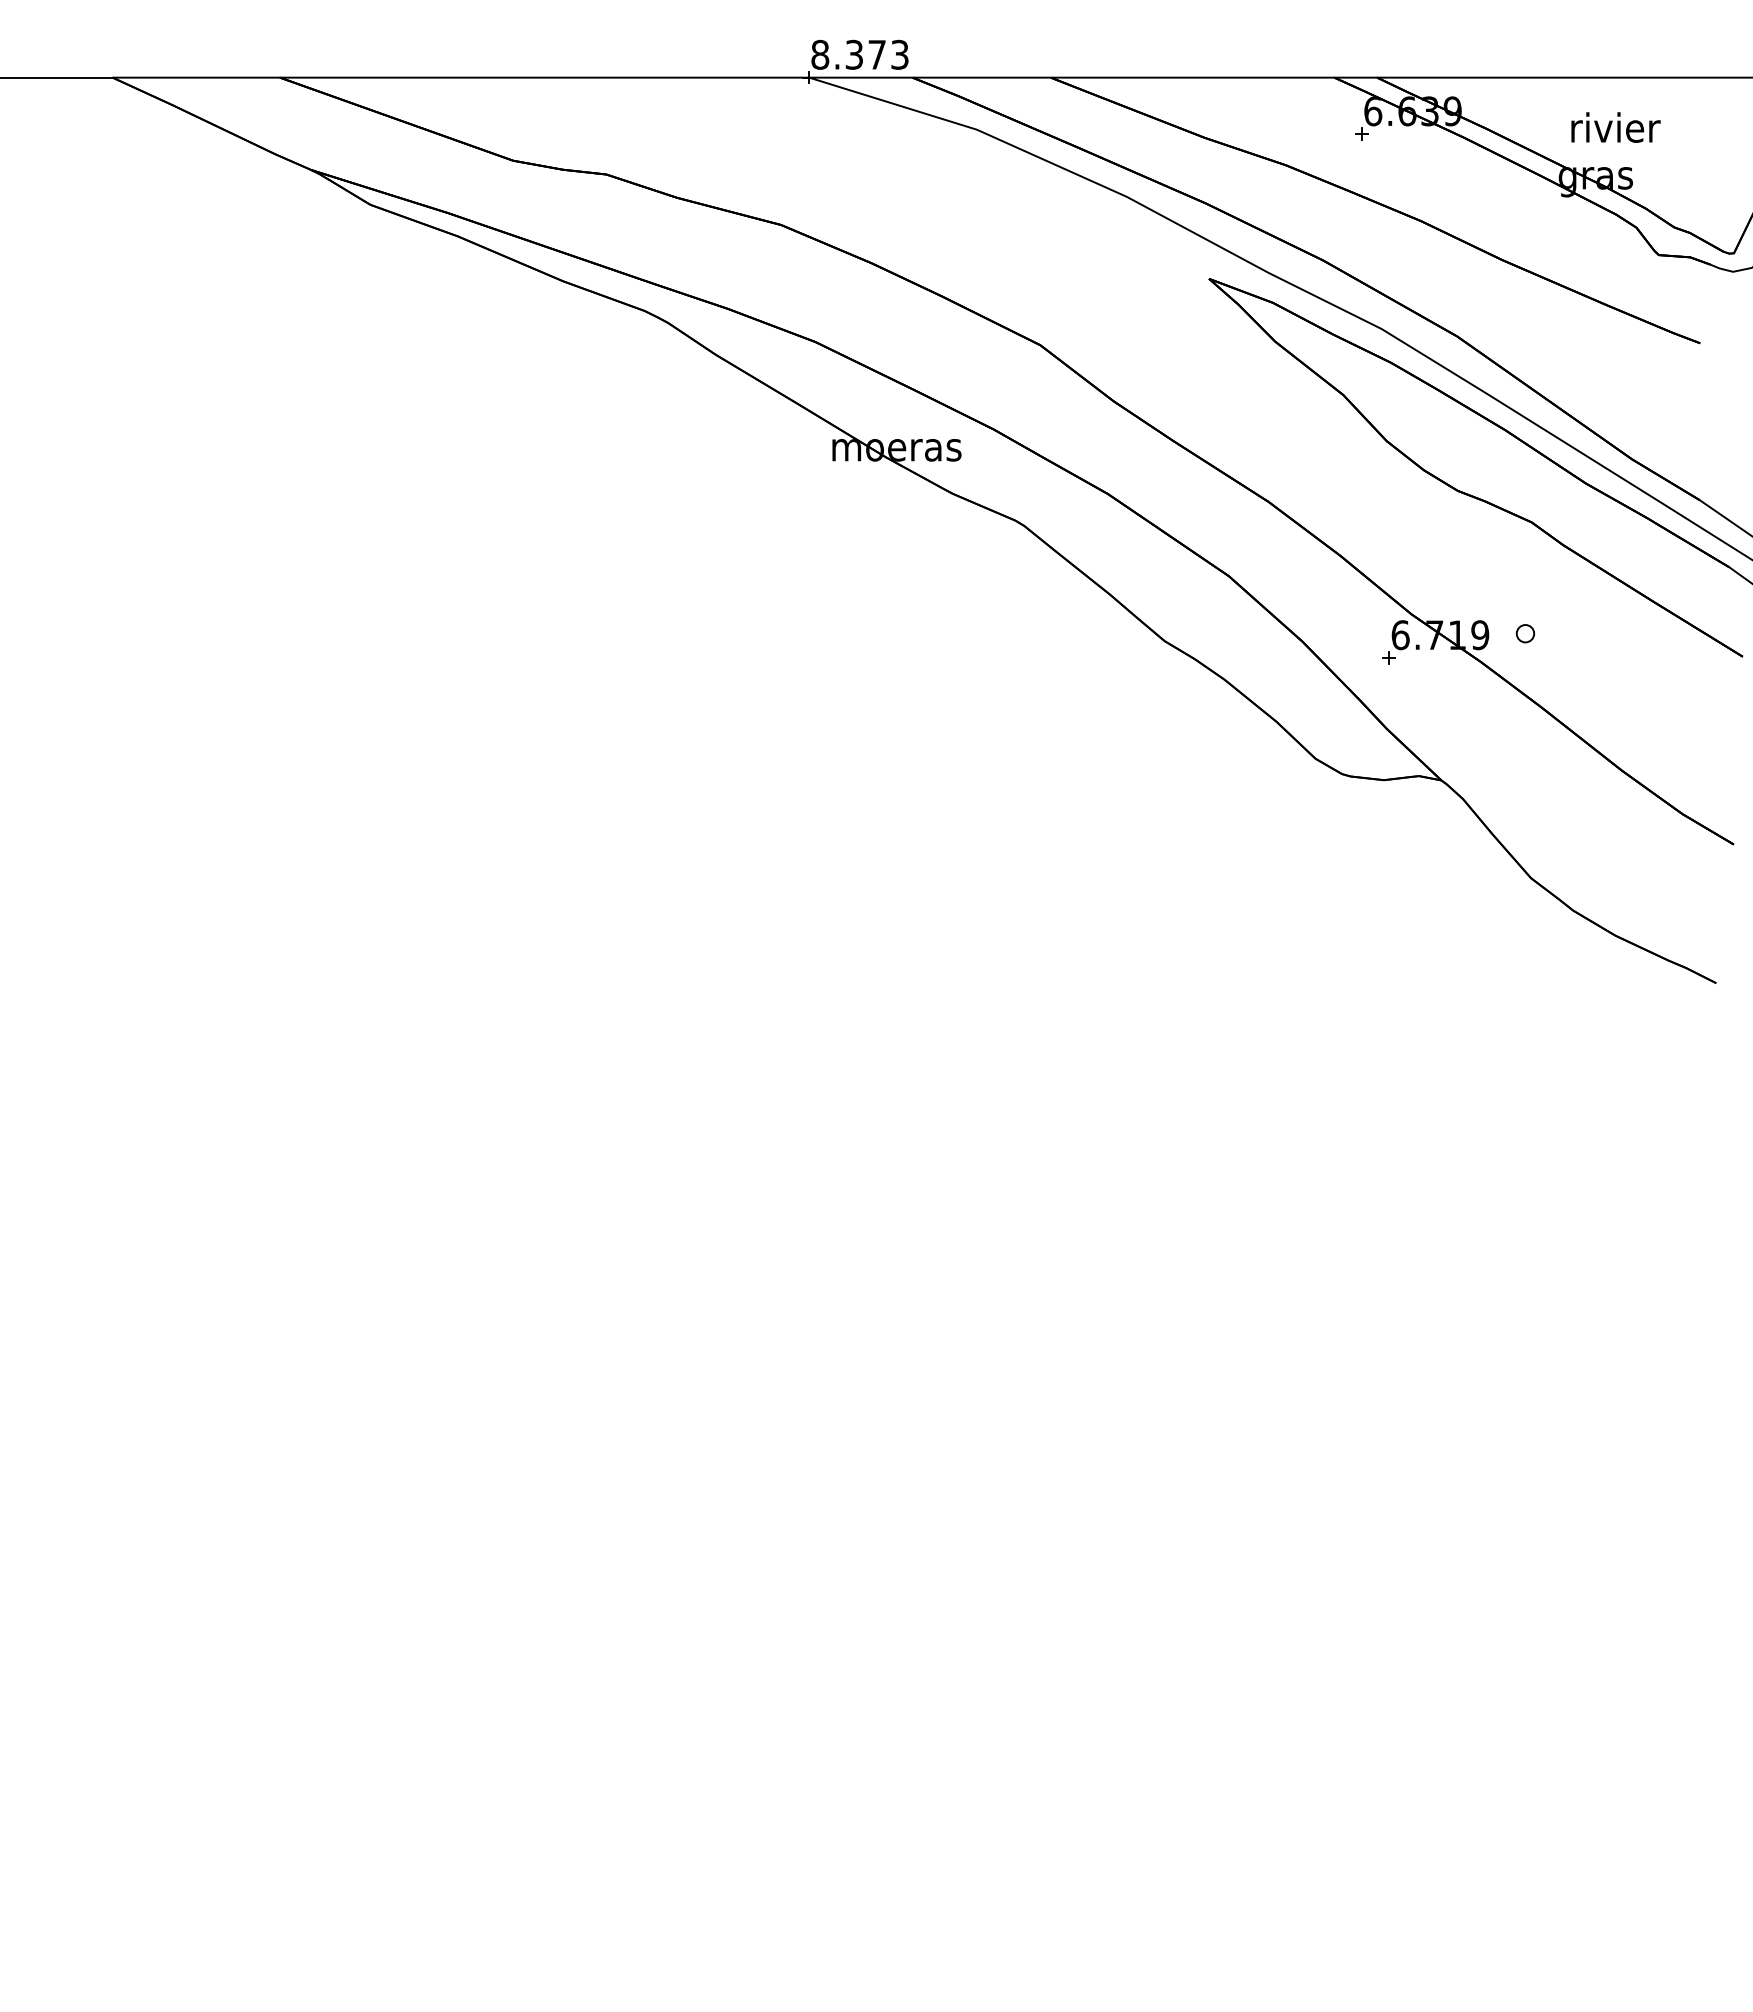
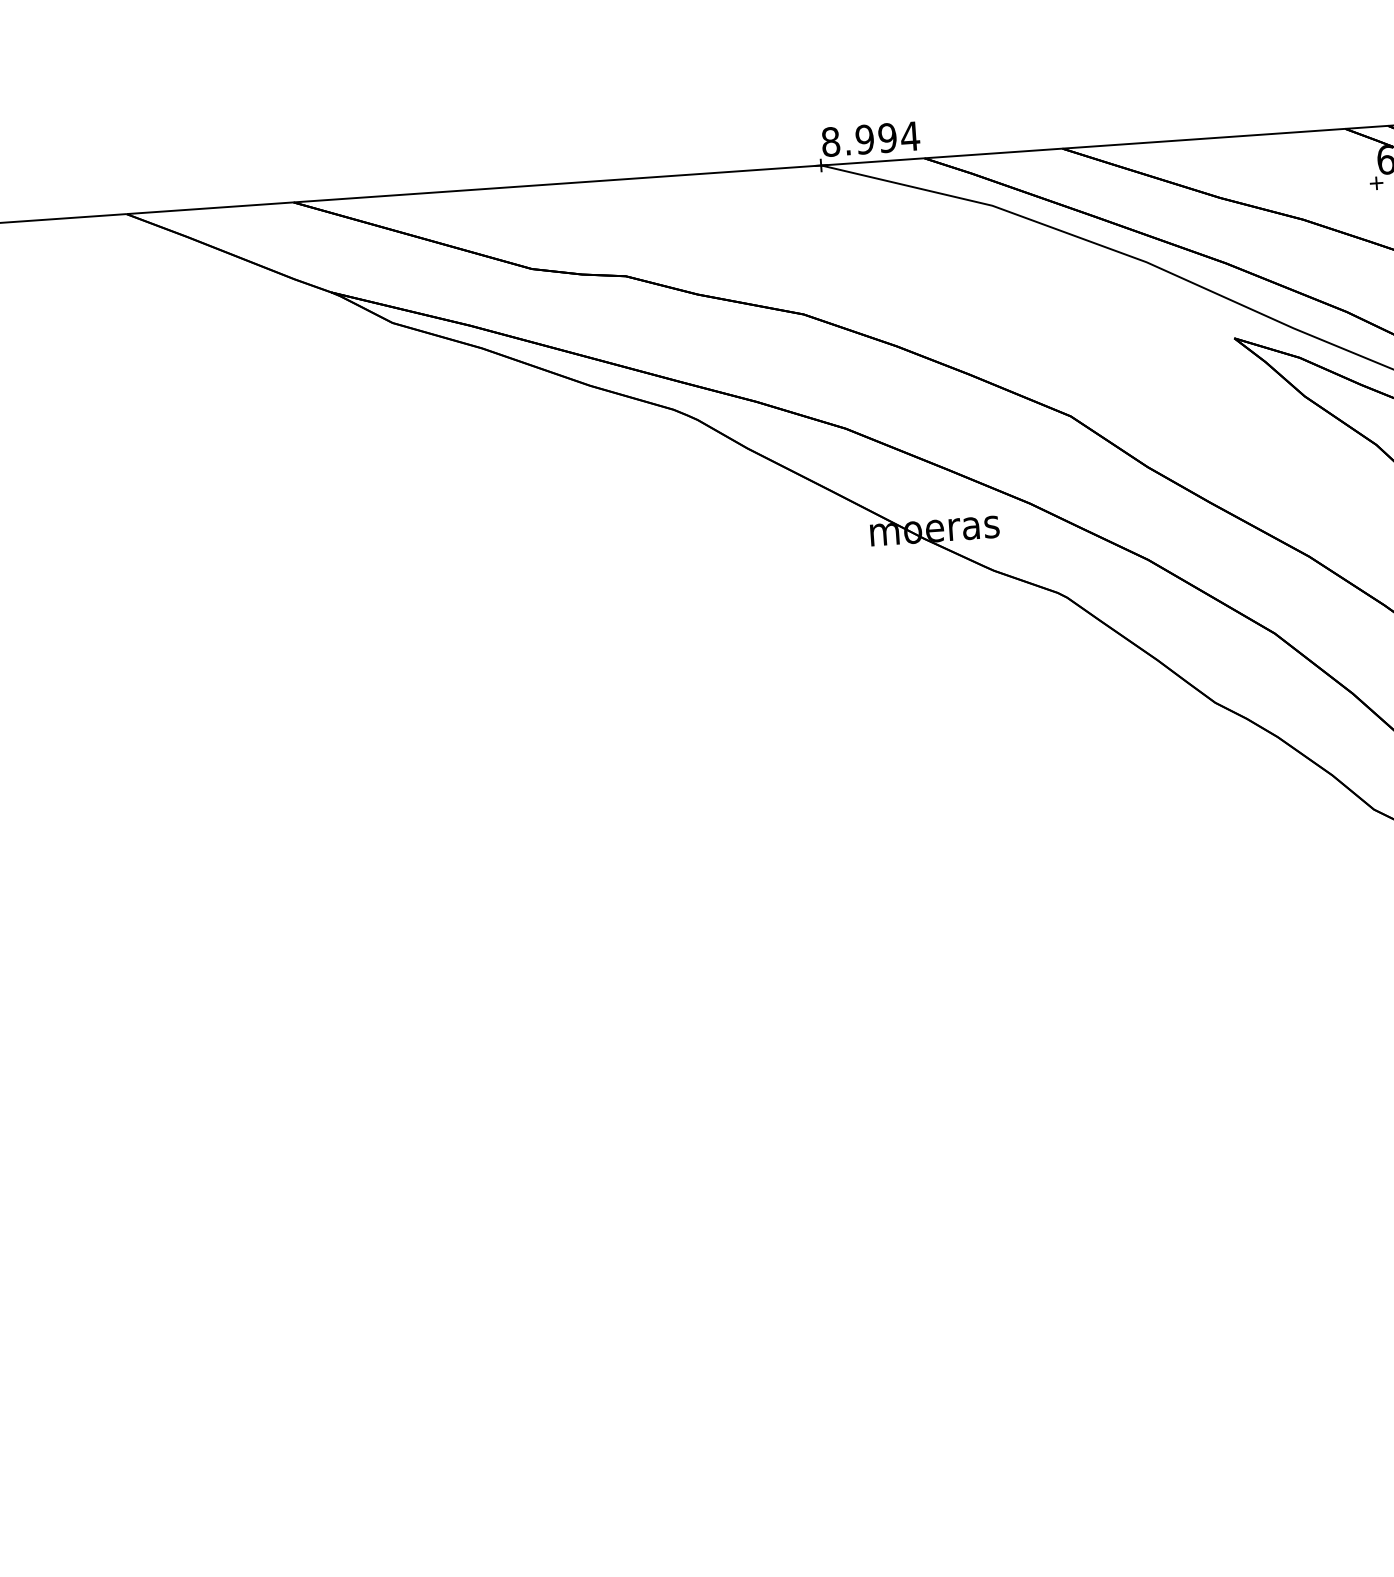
text: (877, 54) -> (887, 137), 8.373 -> 8.994

